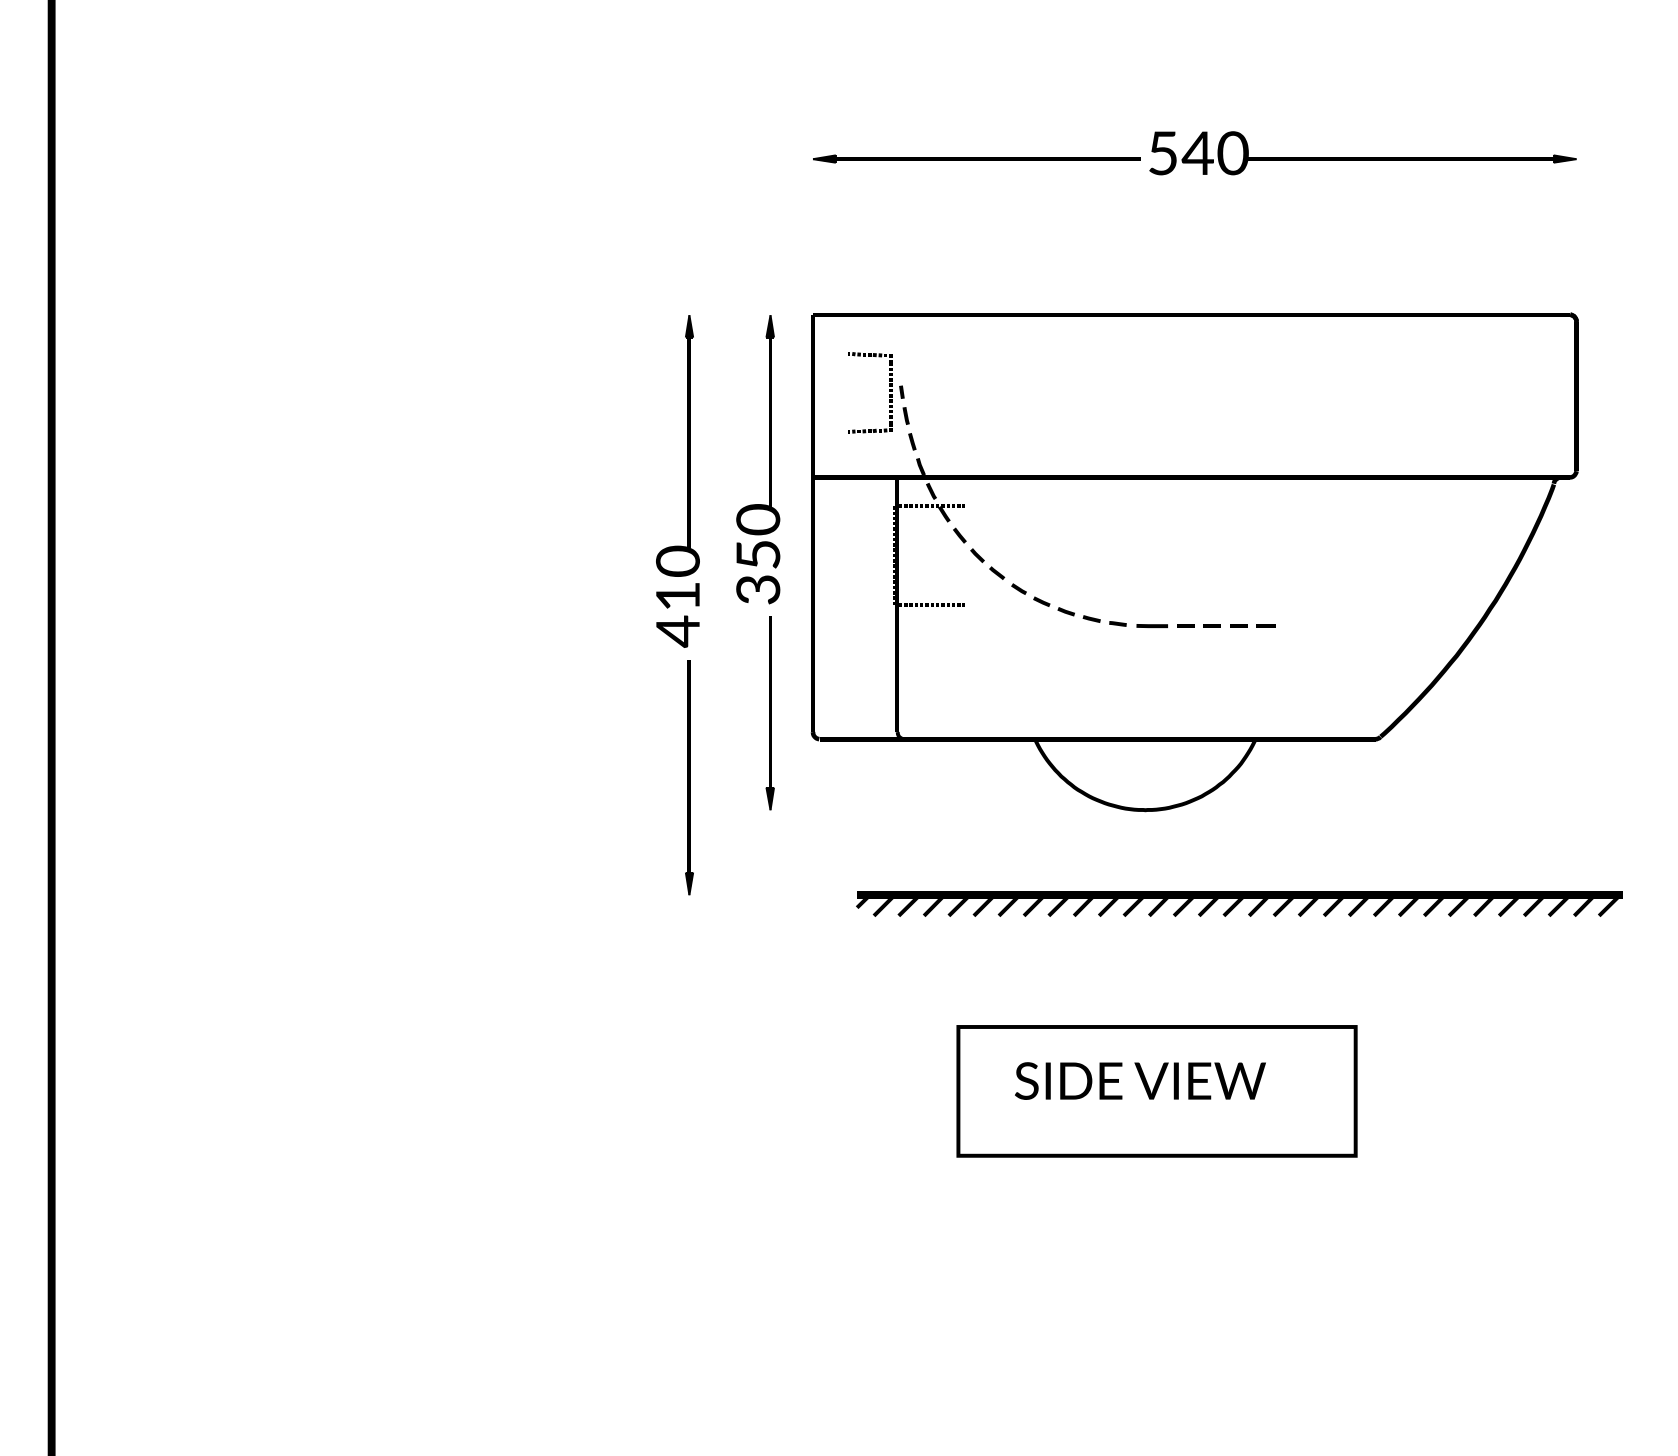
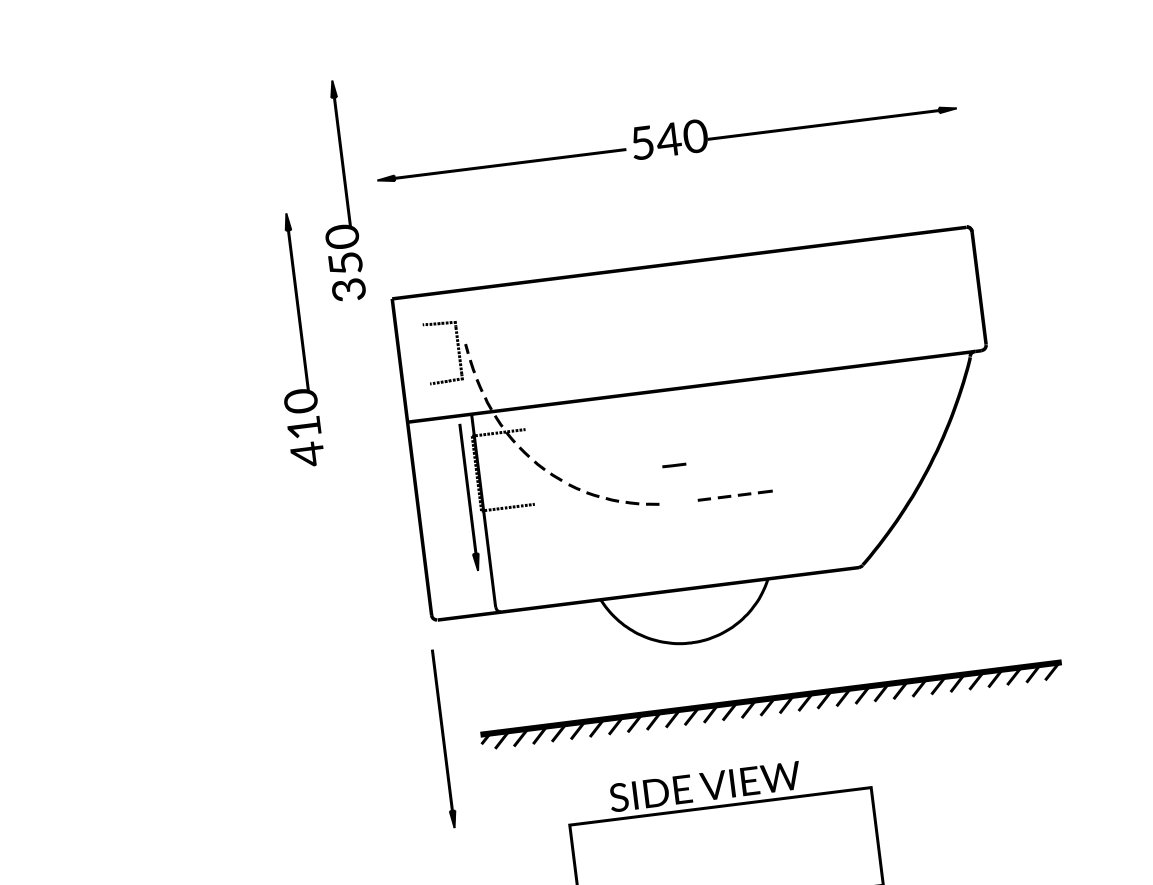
part: (769, 459) -> (345, 190), moved
part: (687, 481) -> (300, 339), moved
line: (1151, 626) -> (673, 465), moved
part: (769, 713) -> (468, 497), moved
part: (689, 777) -> (443, 738), moved
text: (1140, 1080) -> (705, 786), moved

